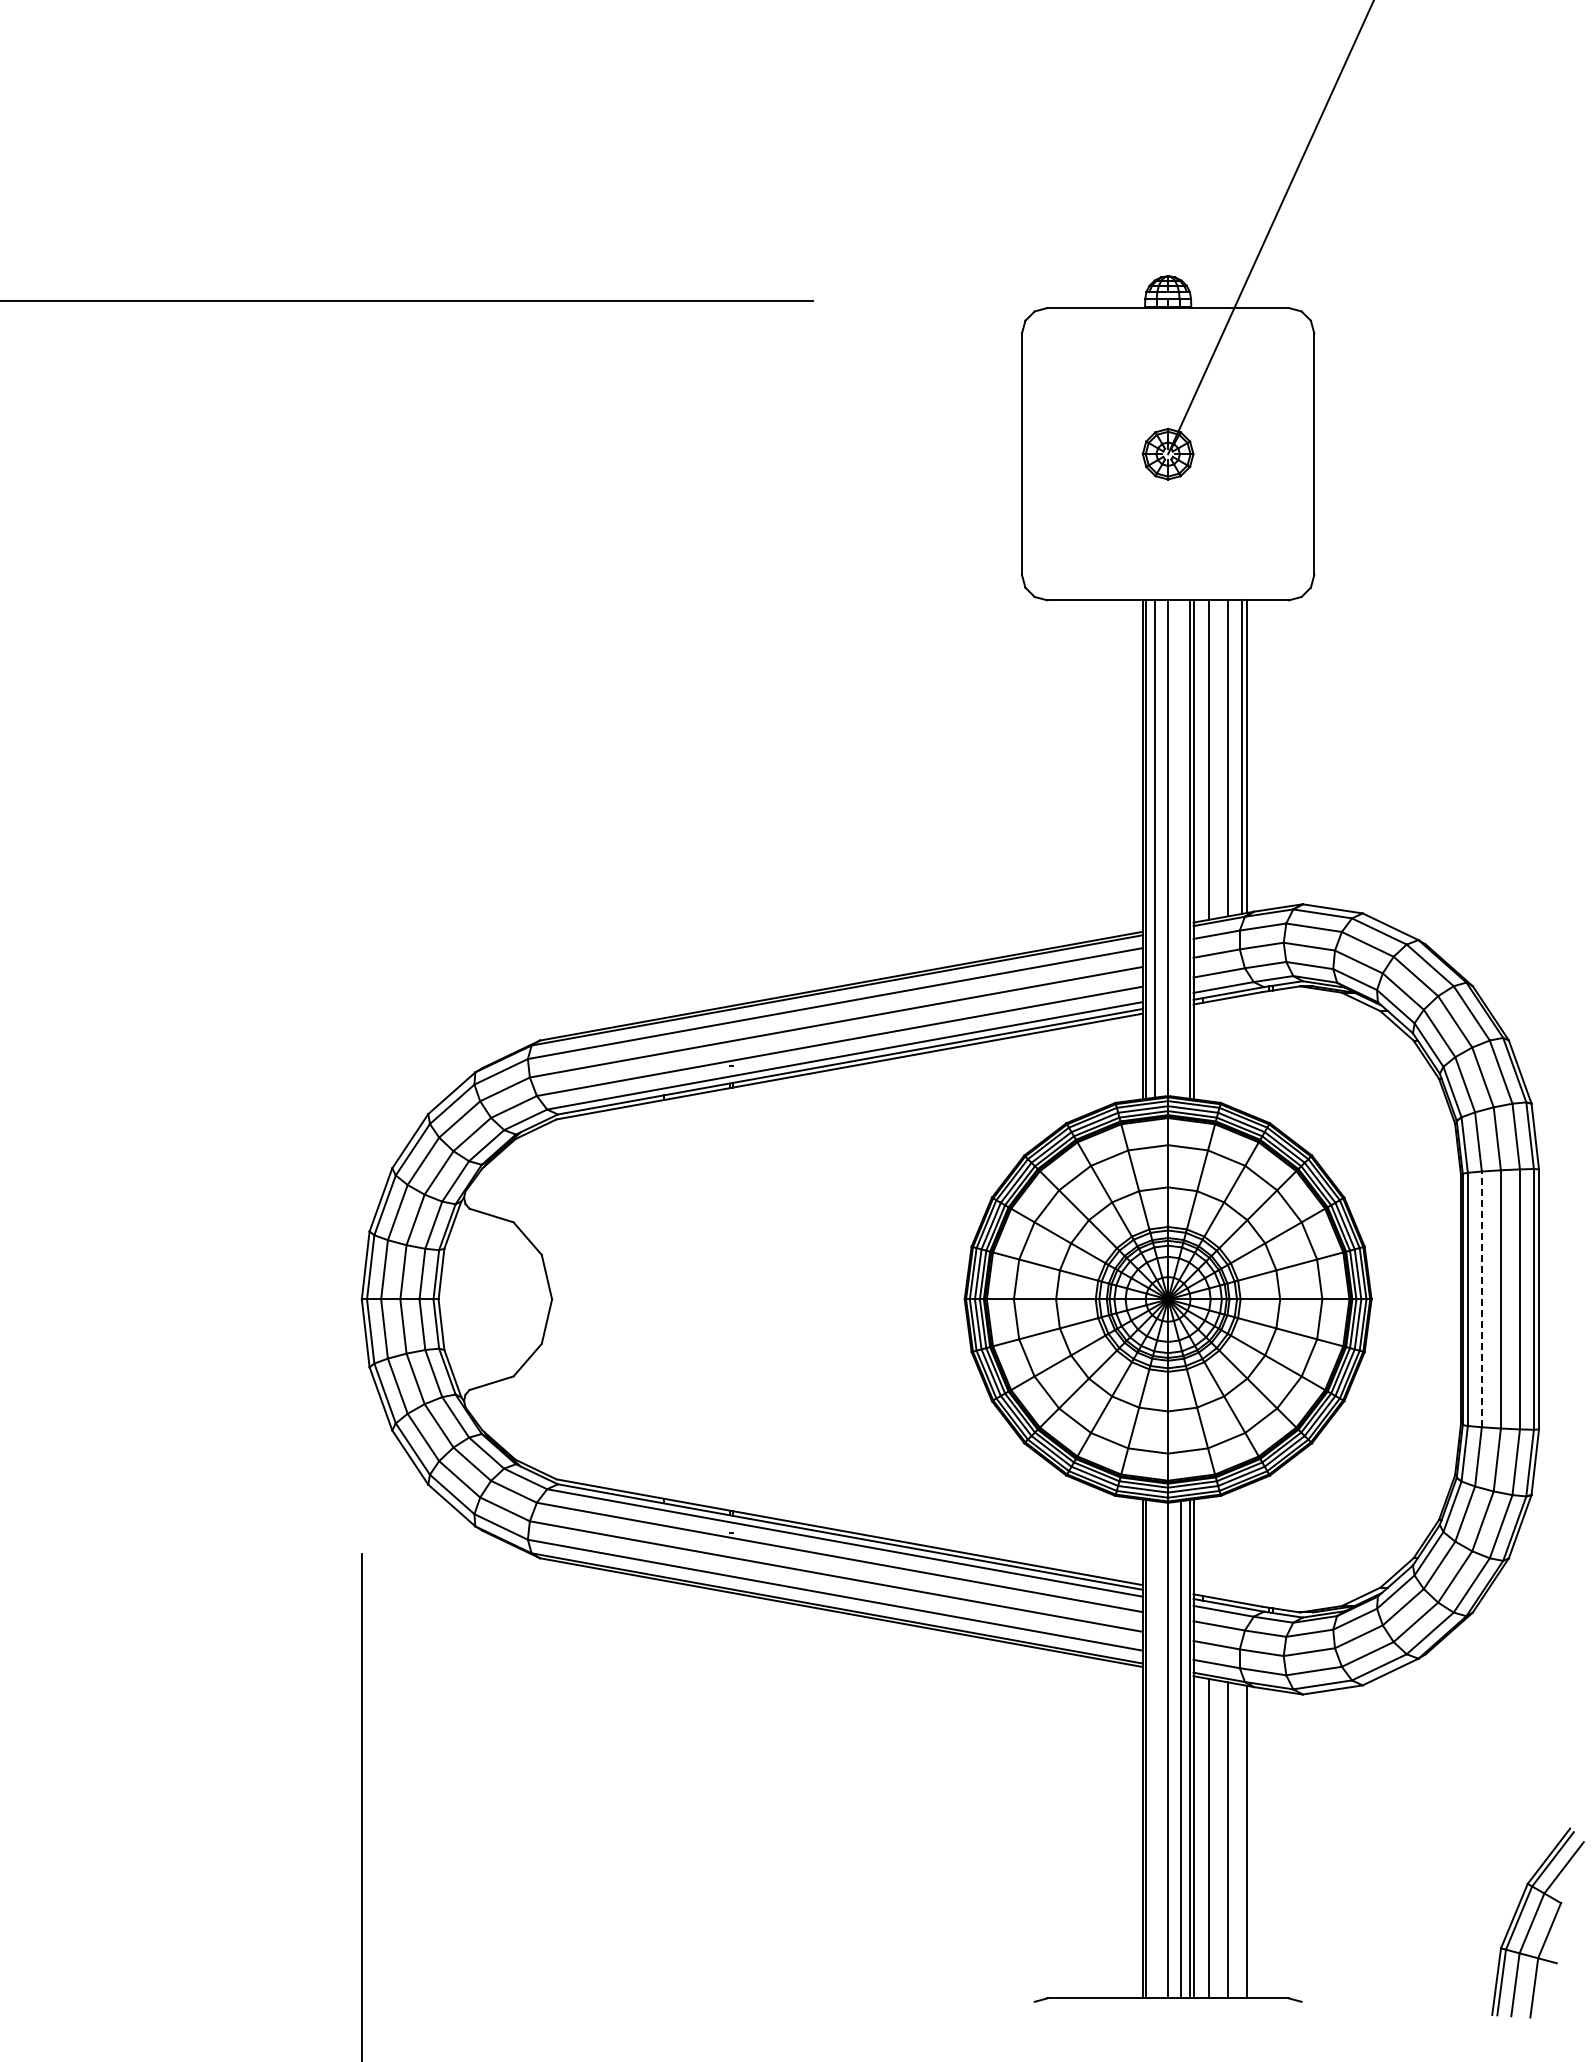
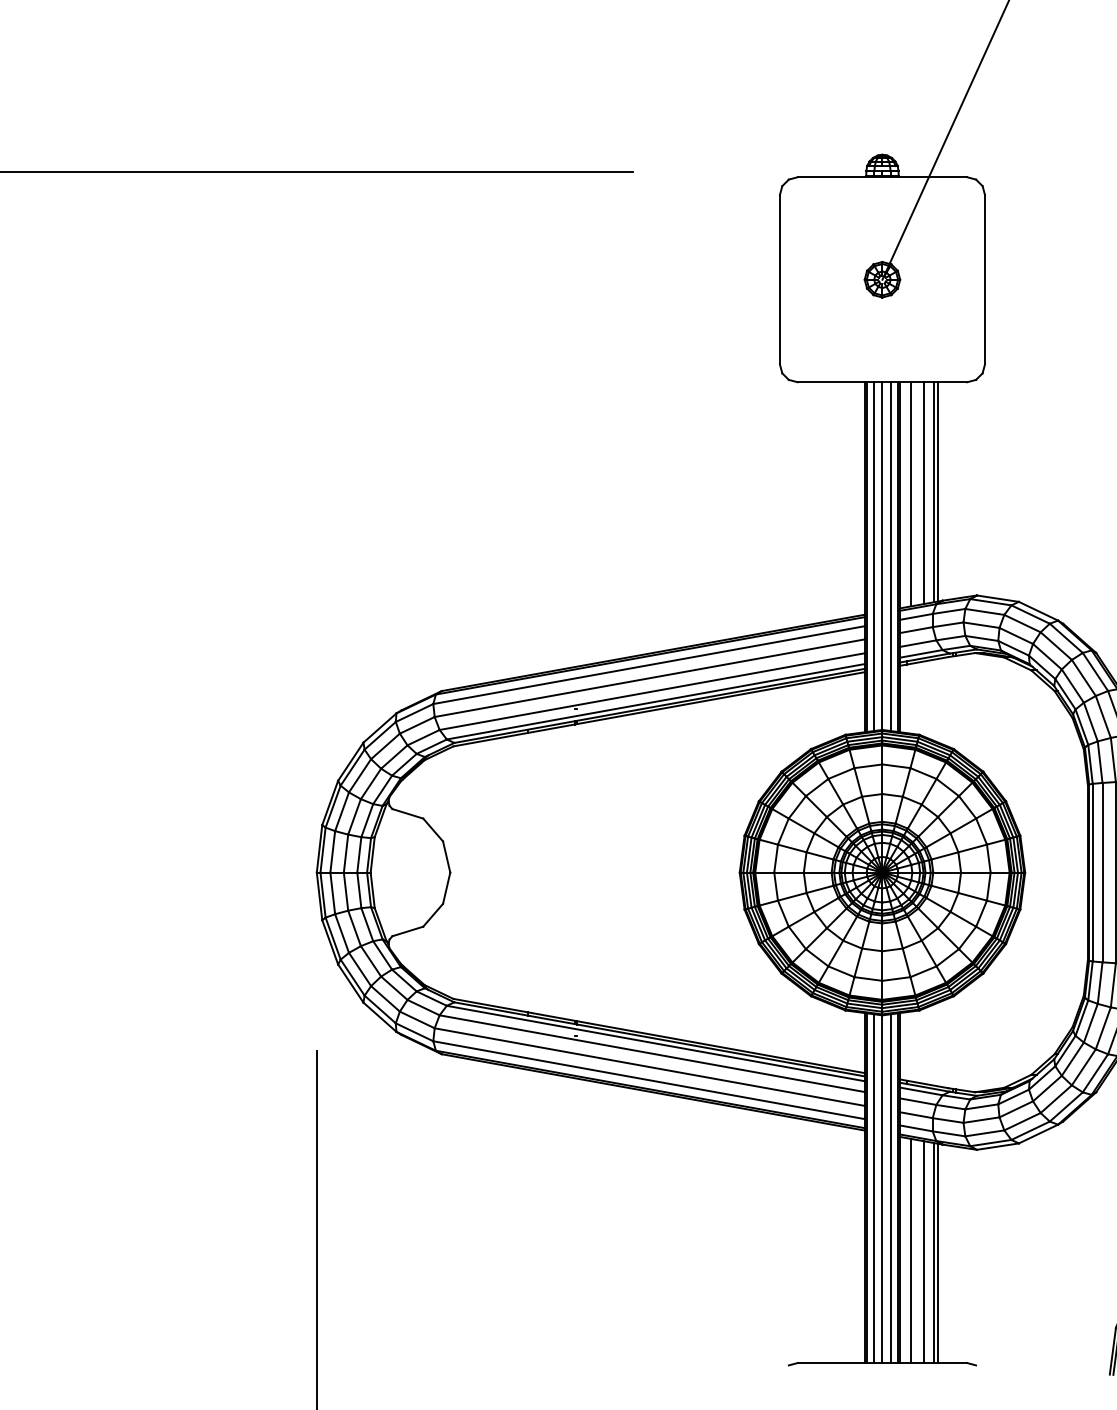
line: (1180, 848) -> (891, 556), added
line: (1481, 1299) -> (1102, 872), dashed -> solid
line: (1155, 1749) -> (873, 1188), added
line: (1241, 1841) -> (933, 1252), added

